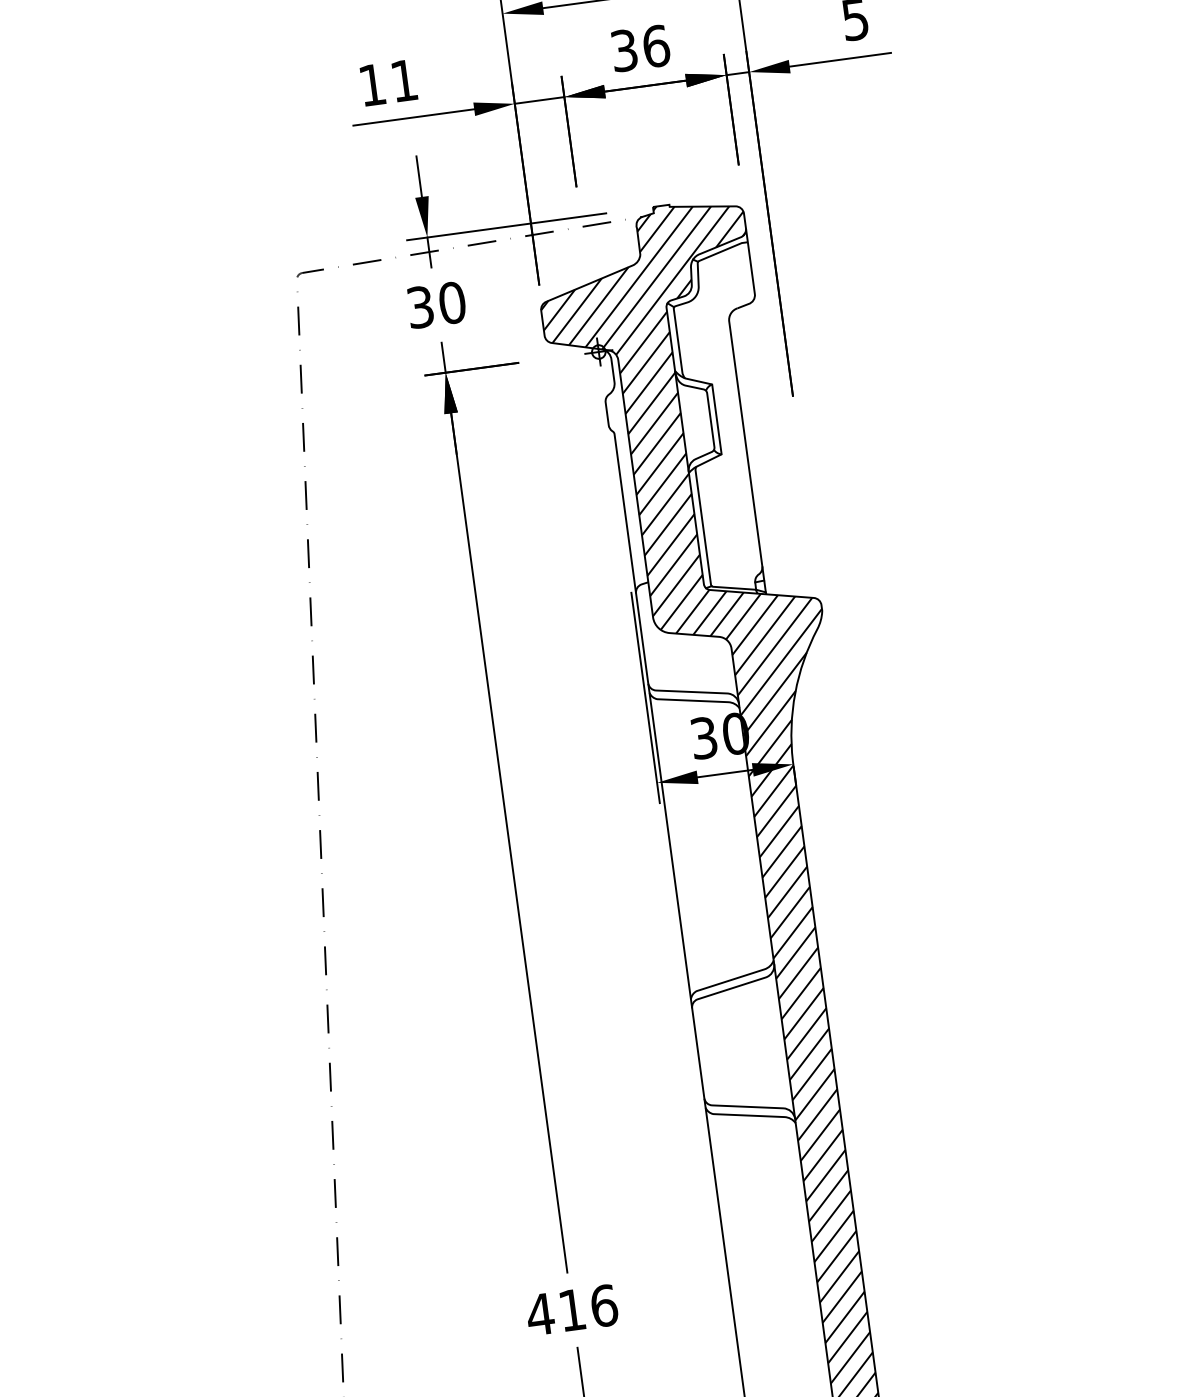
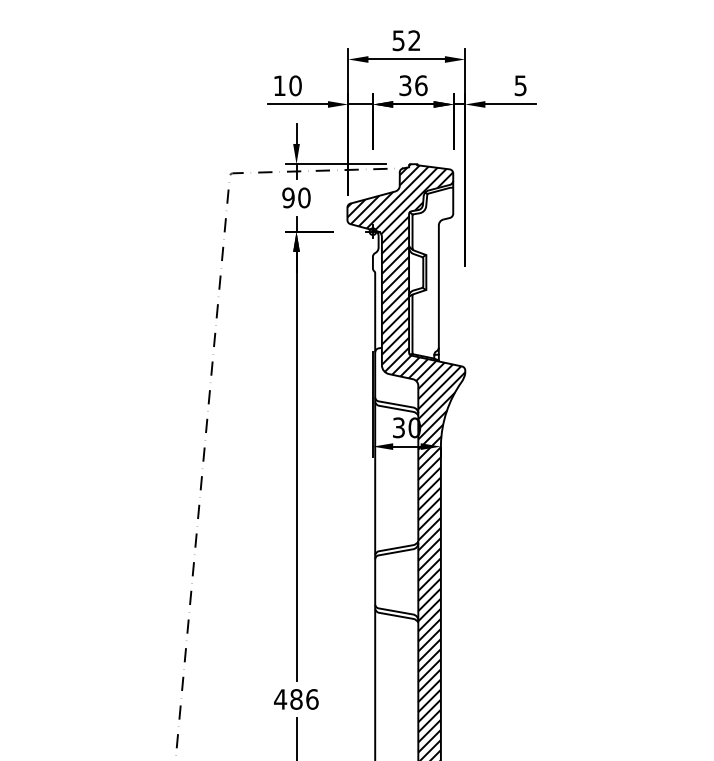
text: (404, 80) -> (295, 85), 11 -> 10
text: (420, 306) -> (288, 197), 30 -> 90
text: (572, 1310) -> (296, 699), 416 -> 486

